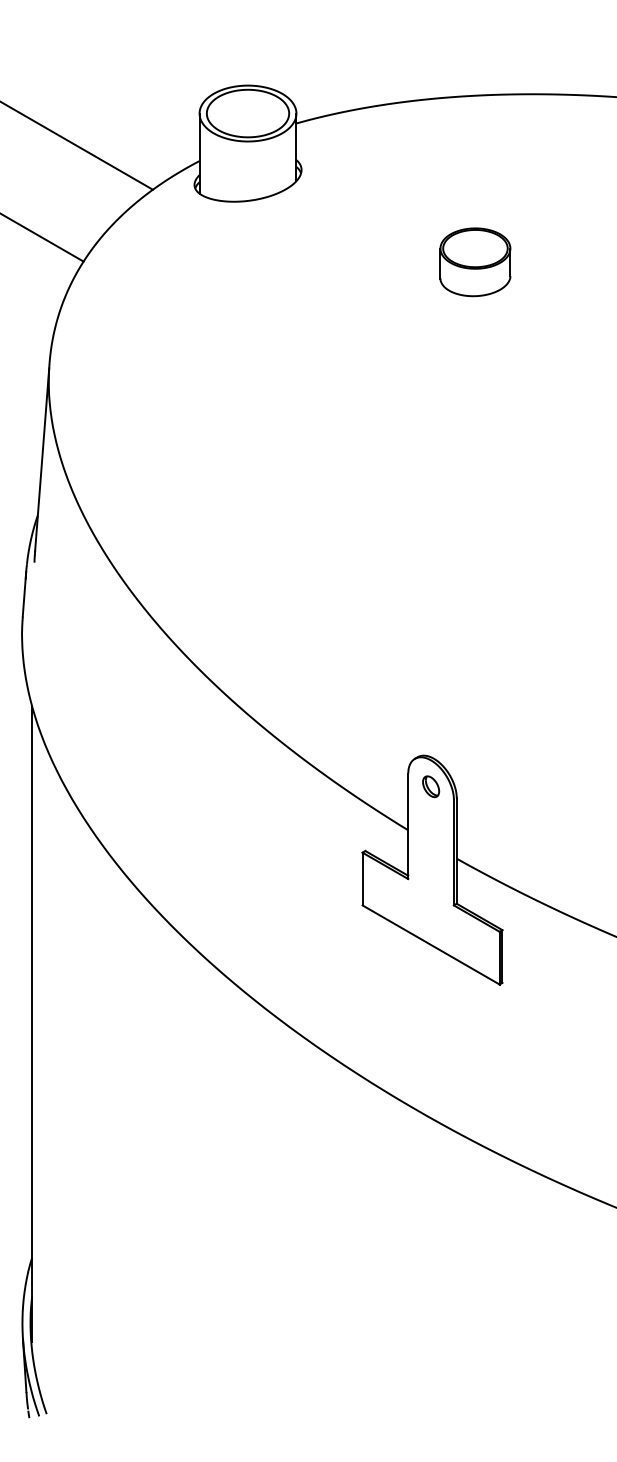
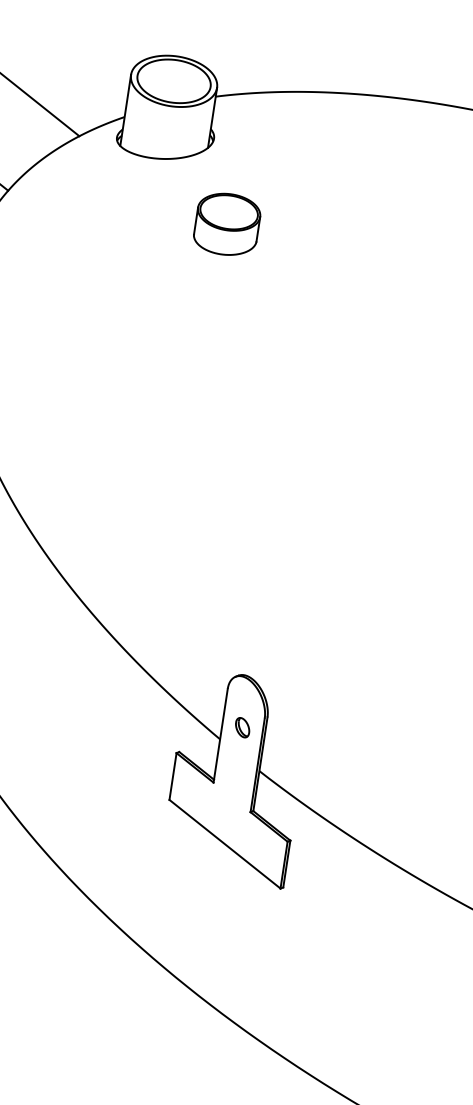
part: (475, 262) -> (227, 224), moved
part: (431, 786) -> (243, 727), moved

